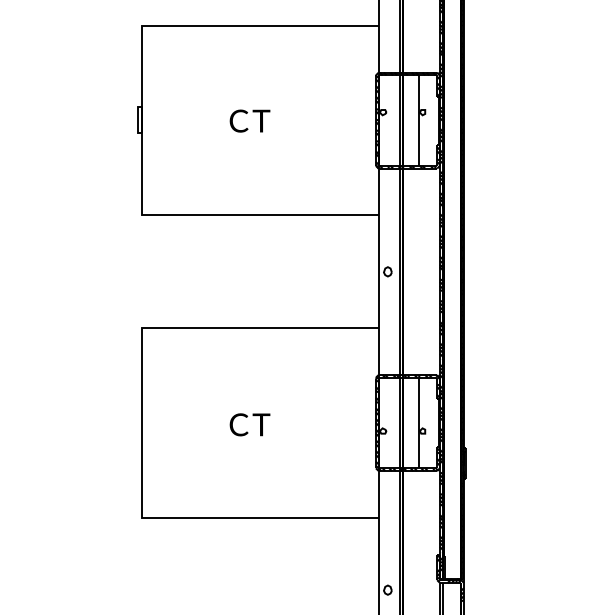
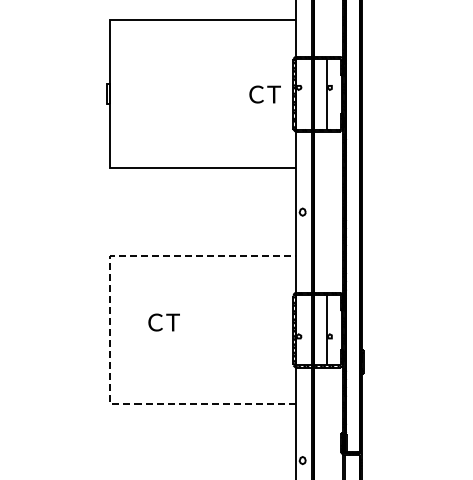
text: (249, 121) -> (264, 94), moved
line: (141, 423) -> (110, 330), solid -> dashed
text: (249, 424) -> (163, 322), moved

